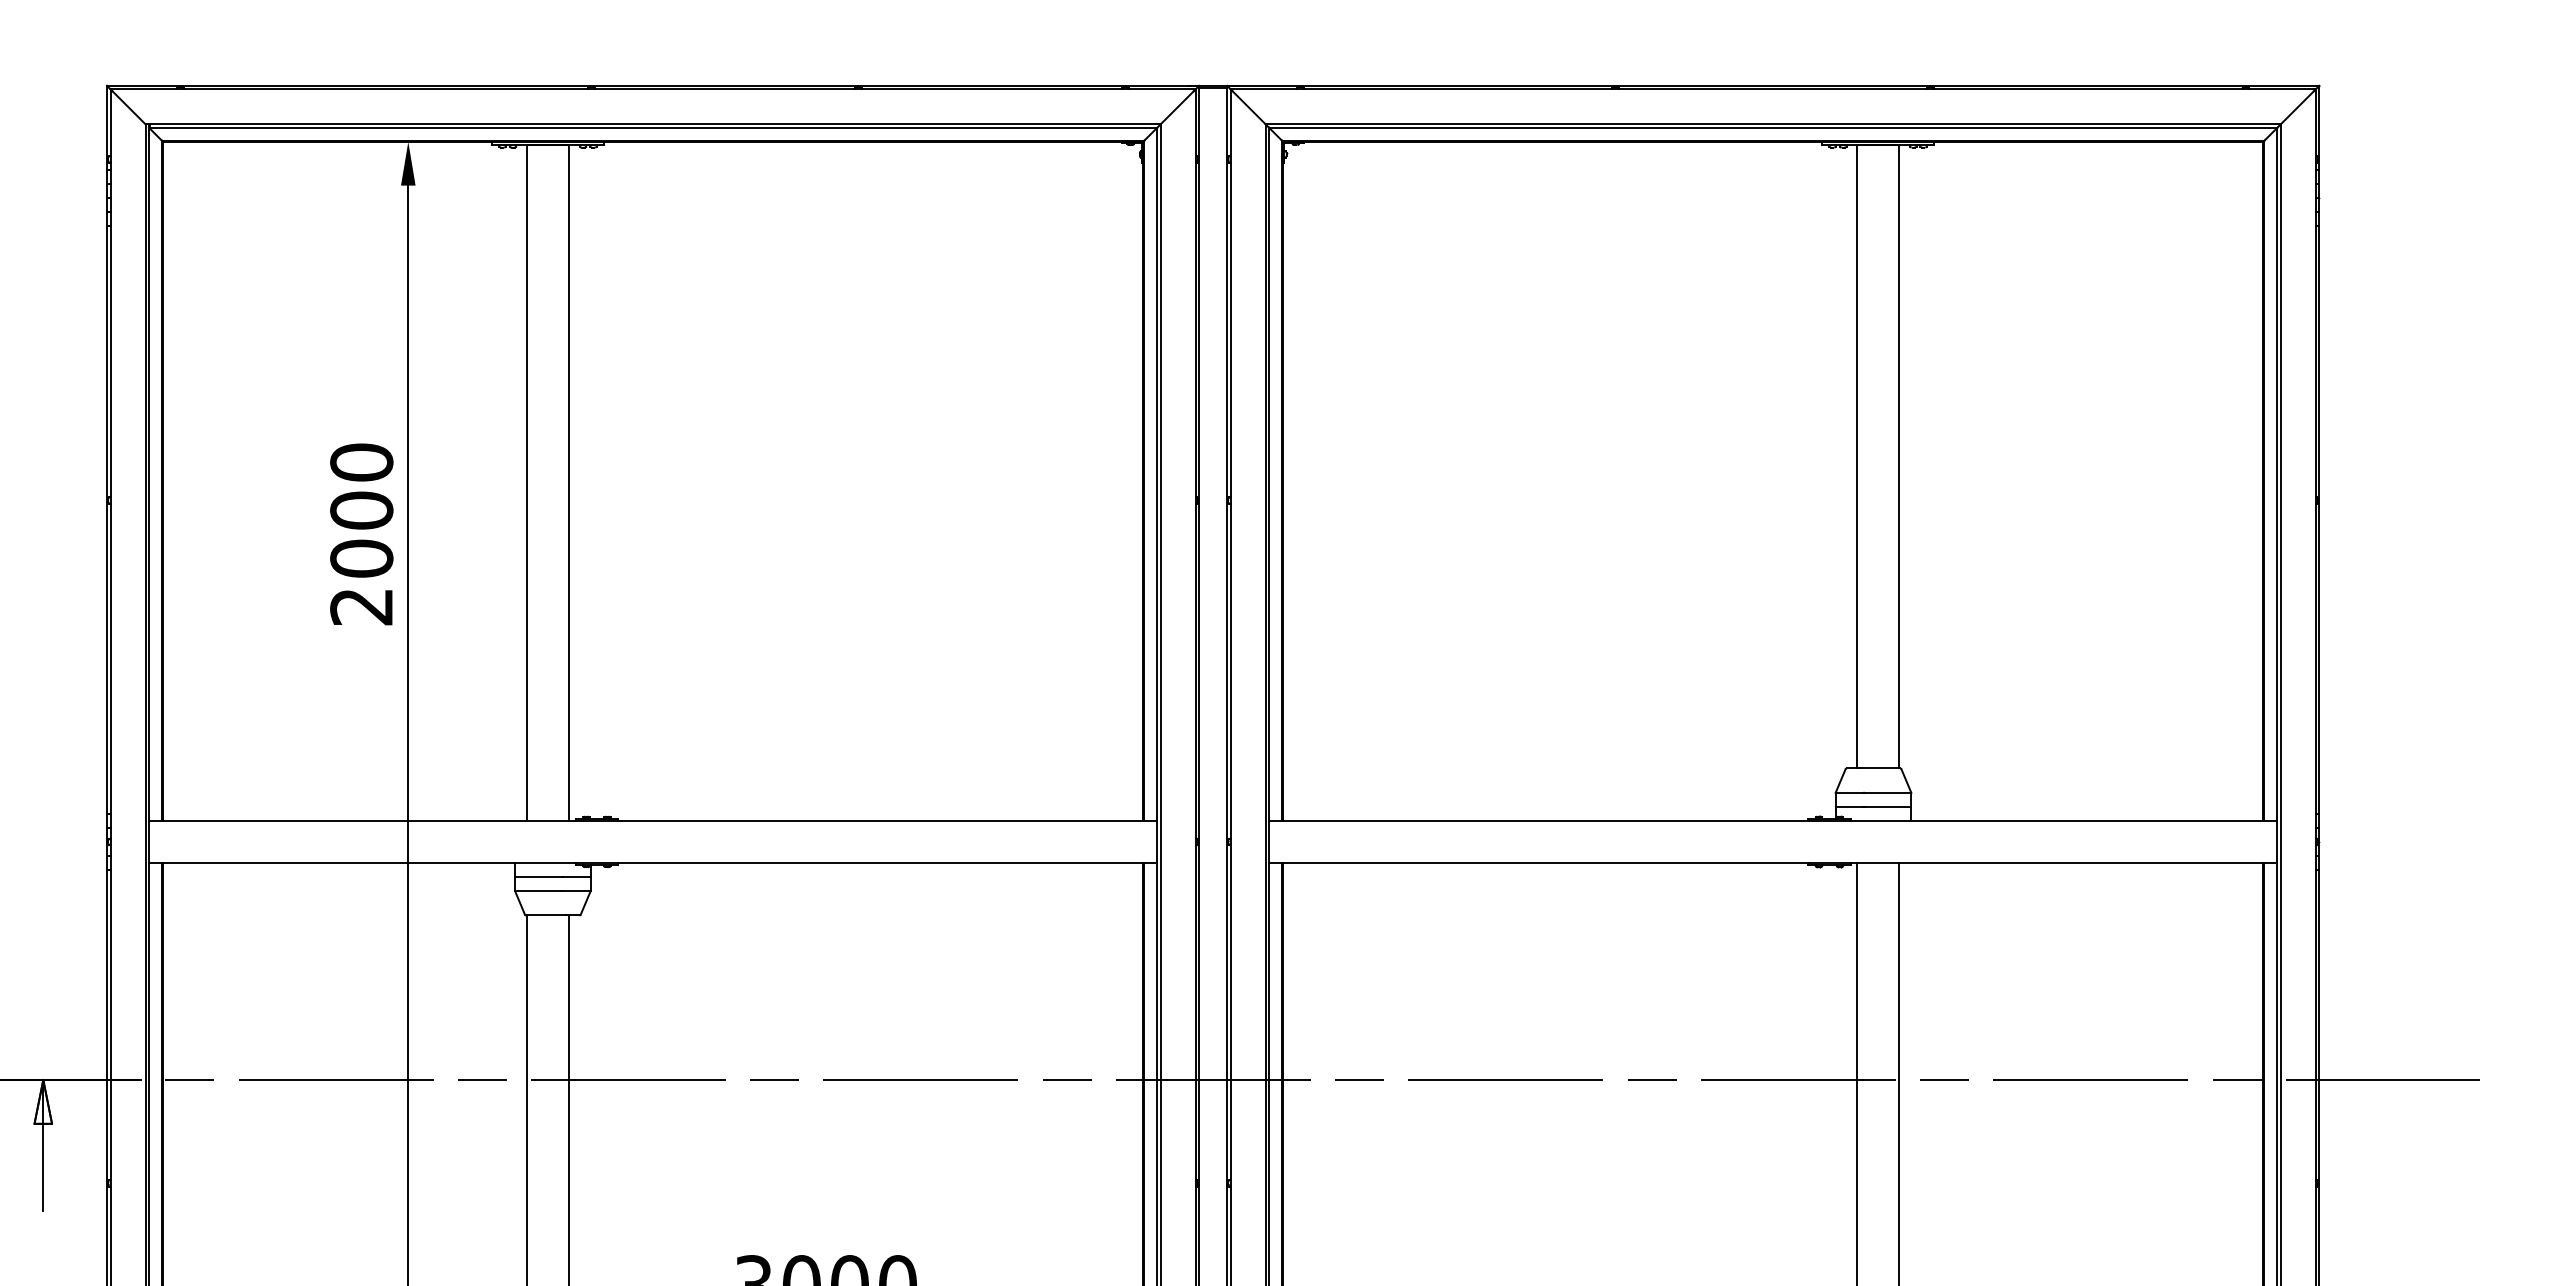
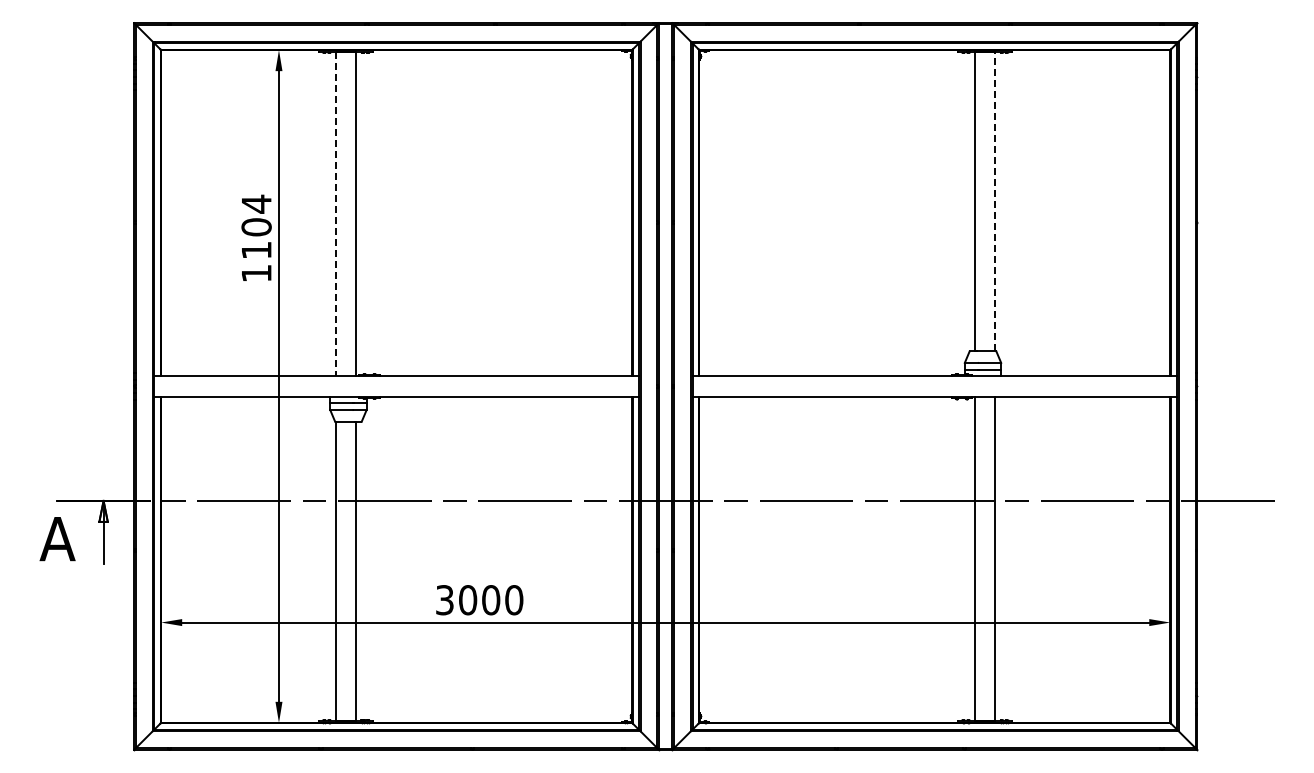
line: (1899, 456) -> (995, 201), solid -> dashed
line: (527, 483) -> (336, 214), solid -> dashed
text: (361, 533) -> (256, 238), 2000 -> 1104

